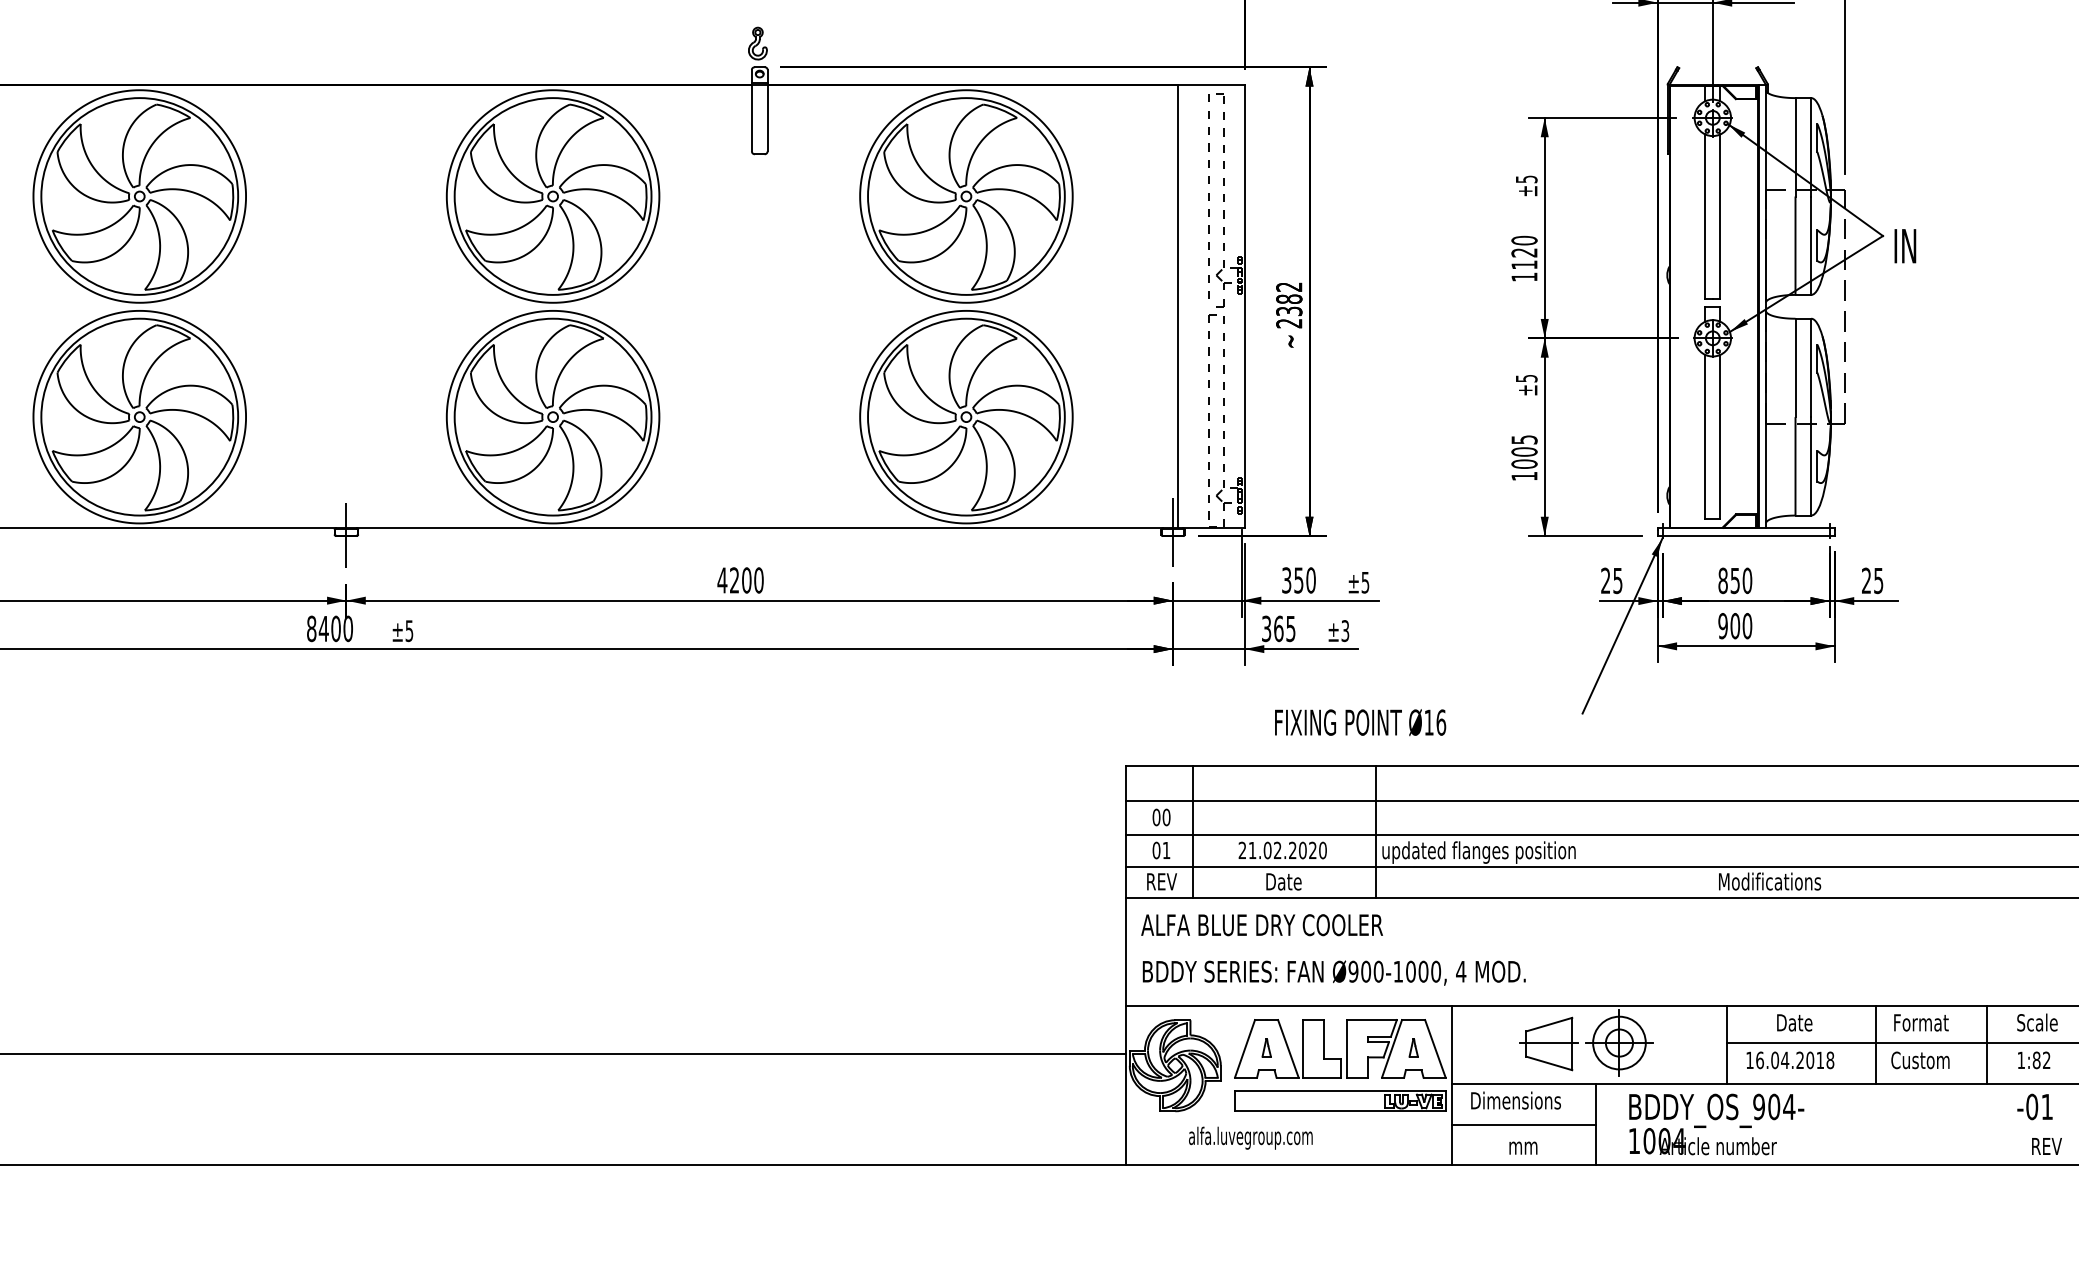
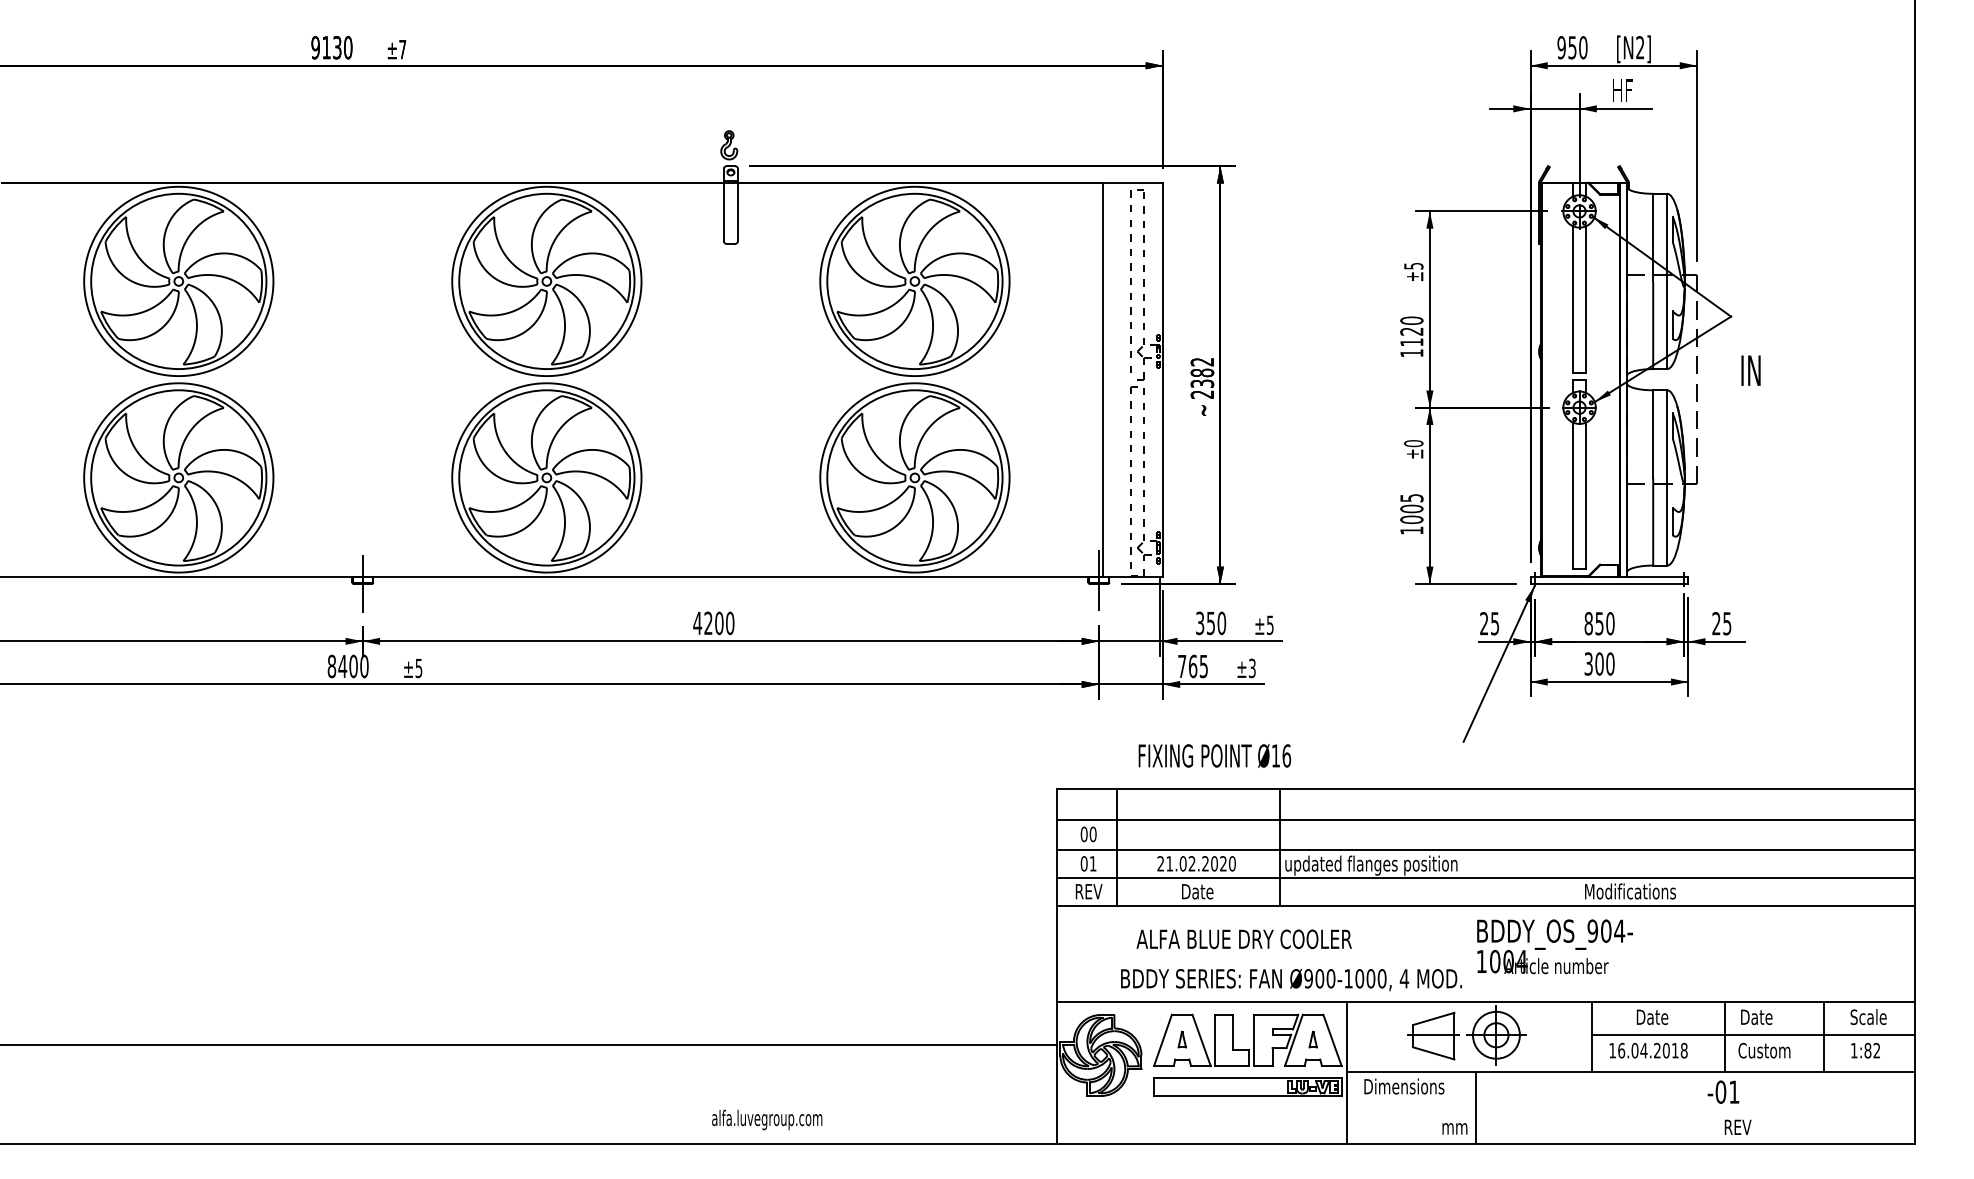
text: (1904, 245) -> (1750, 370), moved
text: (1526, 378) -> (1413, 443), ±5 -> ±0
text: (1722, 625) -> (1588, 663), 900 -> 300
text: (1266, 628) -> (1182, 666), 365 -> 765
text: (1360, 722) -> (1214, 755), moved
text: (1261, 925) -> (1243, 939), moved
text: (1334, 972) -> (1291, 979), moved
text: (1921, 1023) -> (1765, 1017), Format -> Date
text: (2035, 1106) -> (1723, 1091), moved
text: (1716, 1124) -> (1554, 946), moved
line: (1522, 1125) -> (1410, 1108), removed
text: (1251, 1137) -> (767, 1119), moved
text: (2046, 1145) -> (1737, 1126), moved
text: (1522, 1147) -> (1454, 1128), moved

